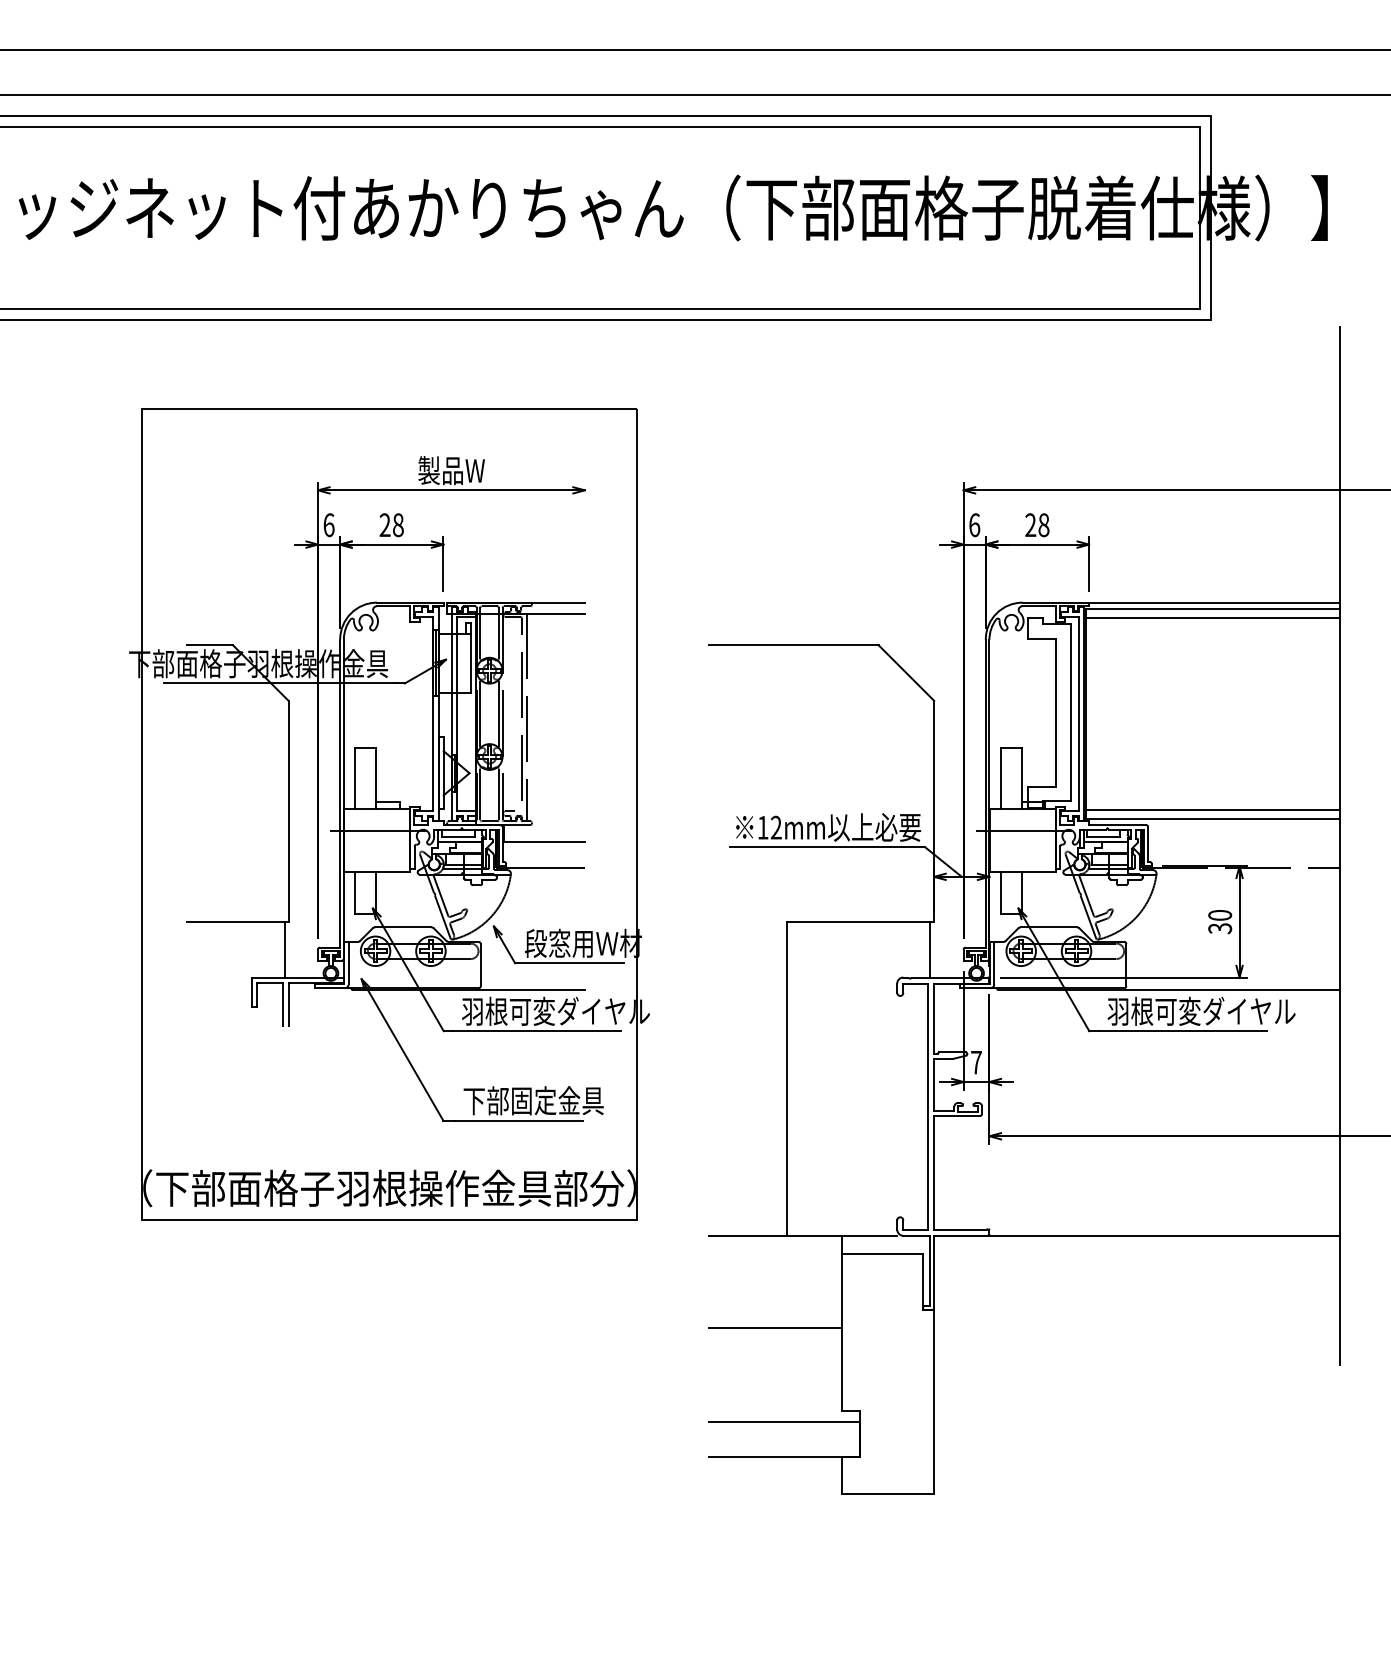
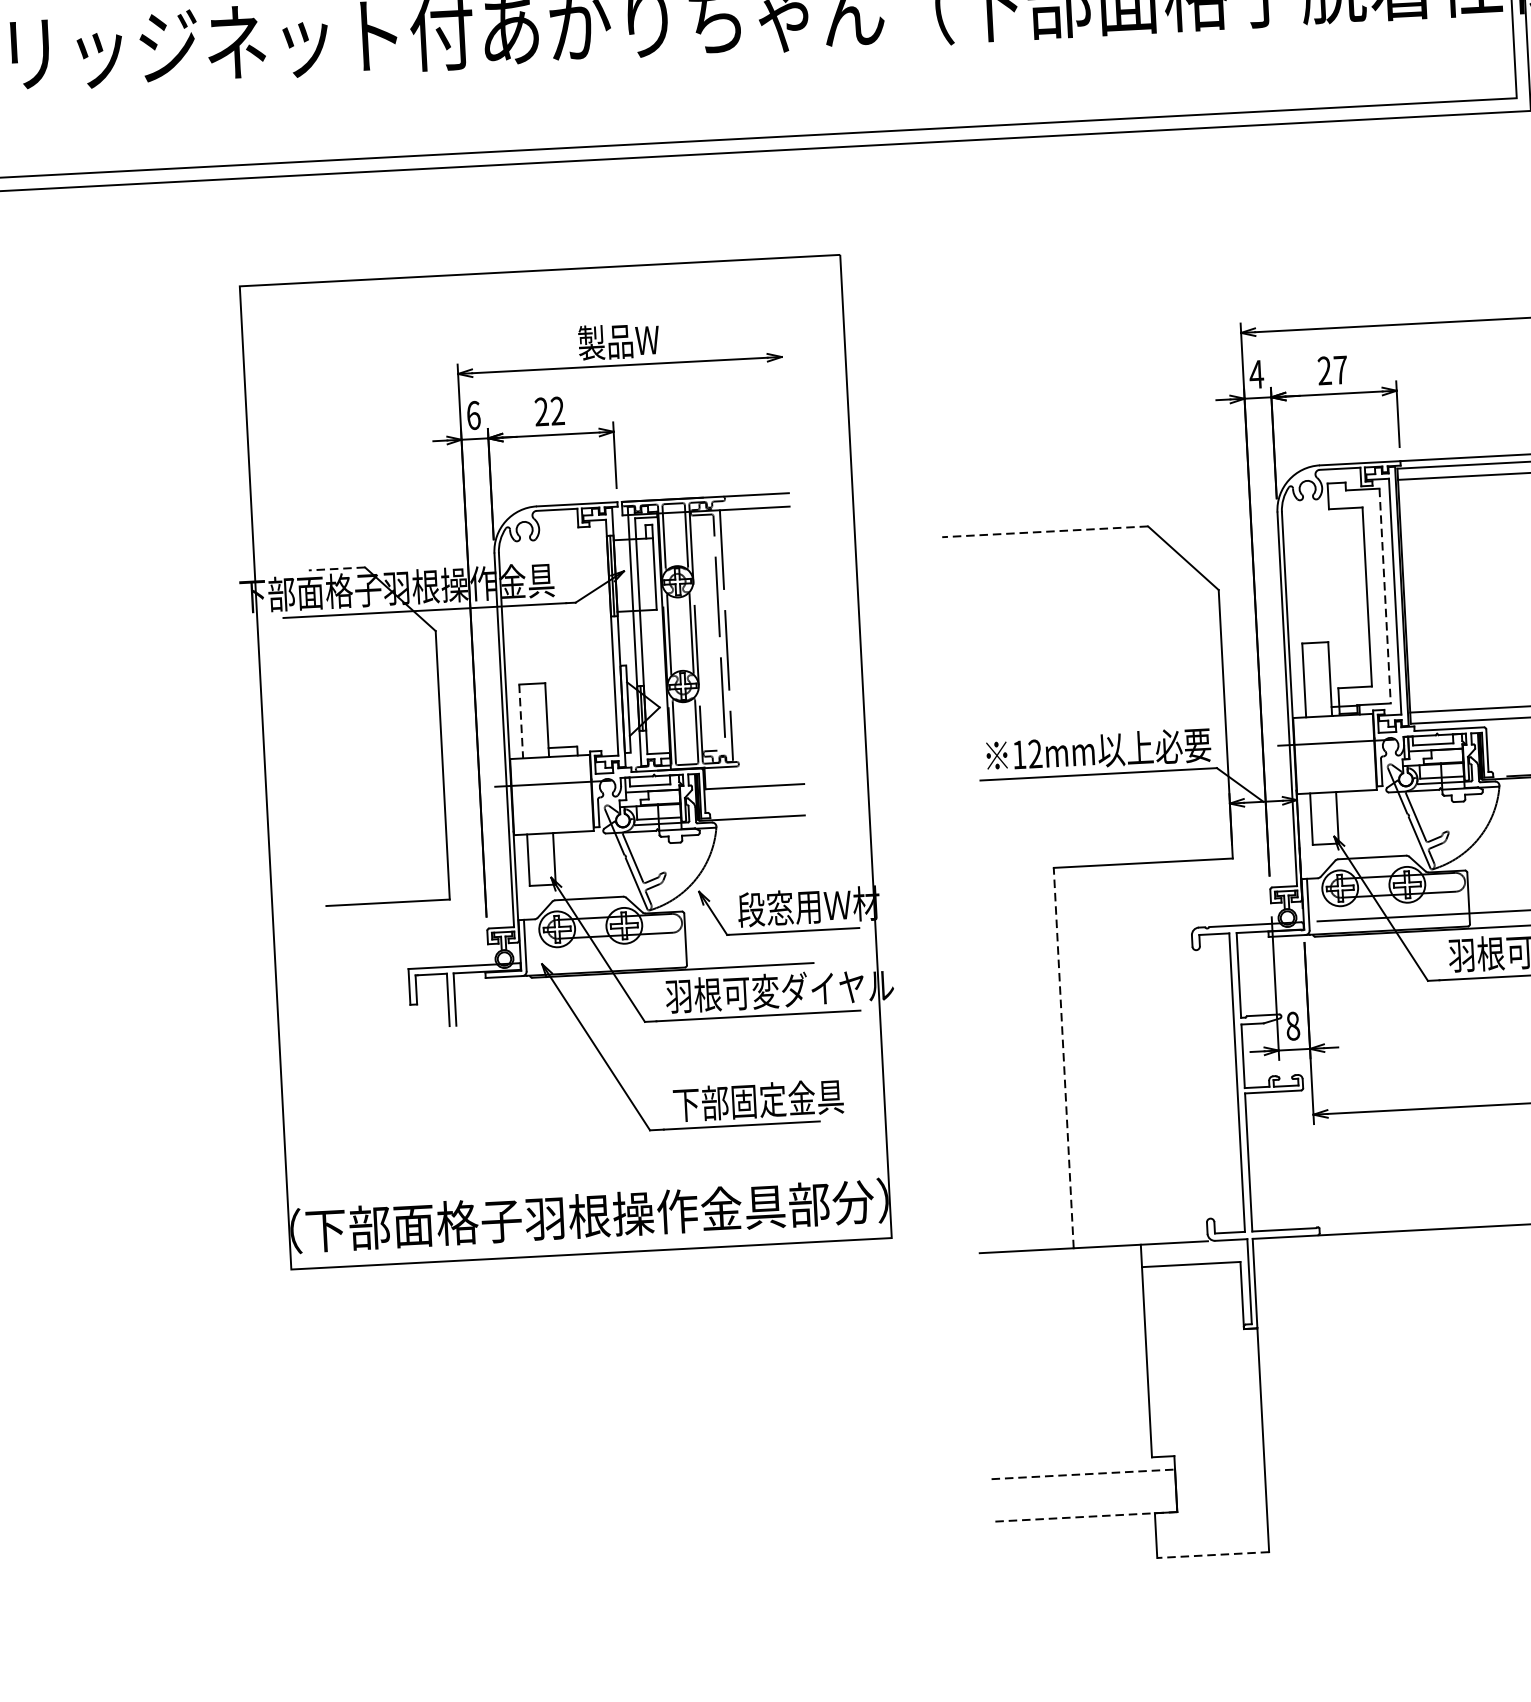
text: (397, 525) -> (556, 411), 28 -> 22
text: (974, 525) -> (1256, 374), 6 -> 4
text: (1043, 525) -> (1340, 370), 28 -> 27
line: (209, 645) -> (336, 569), solid -> dashed
line: (793, 645) -> (1044, 531), solid -> dashed
line: (1070, 712) -> (1384, 595), solid -> dashed
line: (354, 779) -> (520, 722), solid -> dashed
line: (284, 949) -> (446, 932), removed
line: (930, 949) -> (1230, 891), removed
text: (976, 1062) -> (1293, 1026), 7 -> 8
line: (786, 1078) -> (1063, 1057), solid -> dashed
line: (775, 1328) -> (1066, 1361), removed
line: (784, 1422) -> (1083, 1474), solid -> dashed
line: (784, 1457) -> (1085, 1517), solid -> dashed
line: (887, 1494) -> (1212, 1555), solid -> dashed

